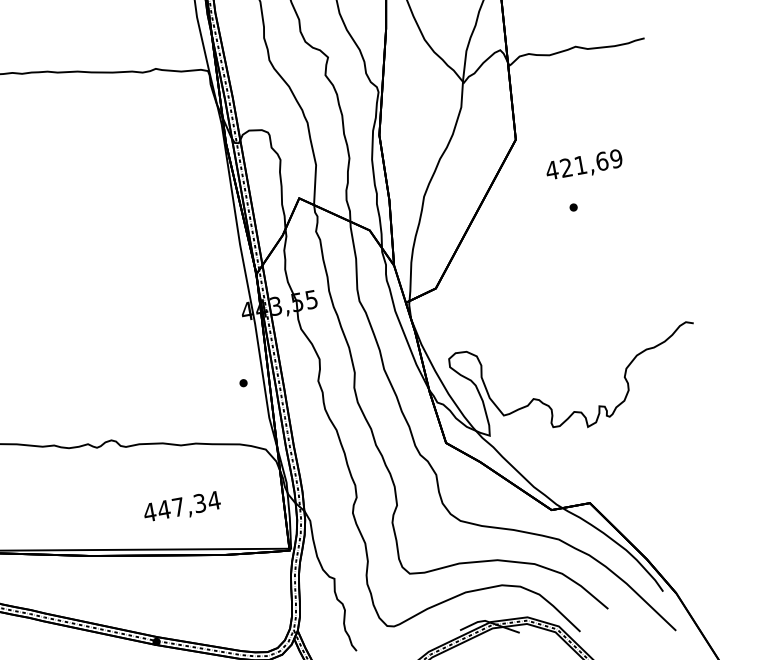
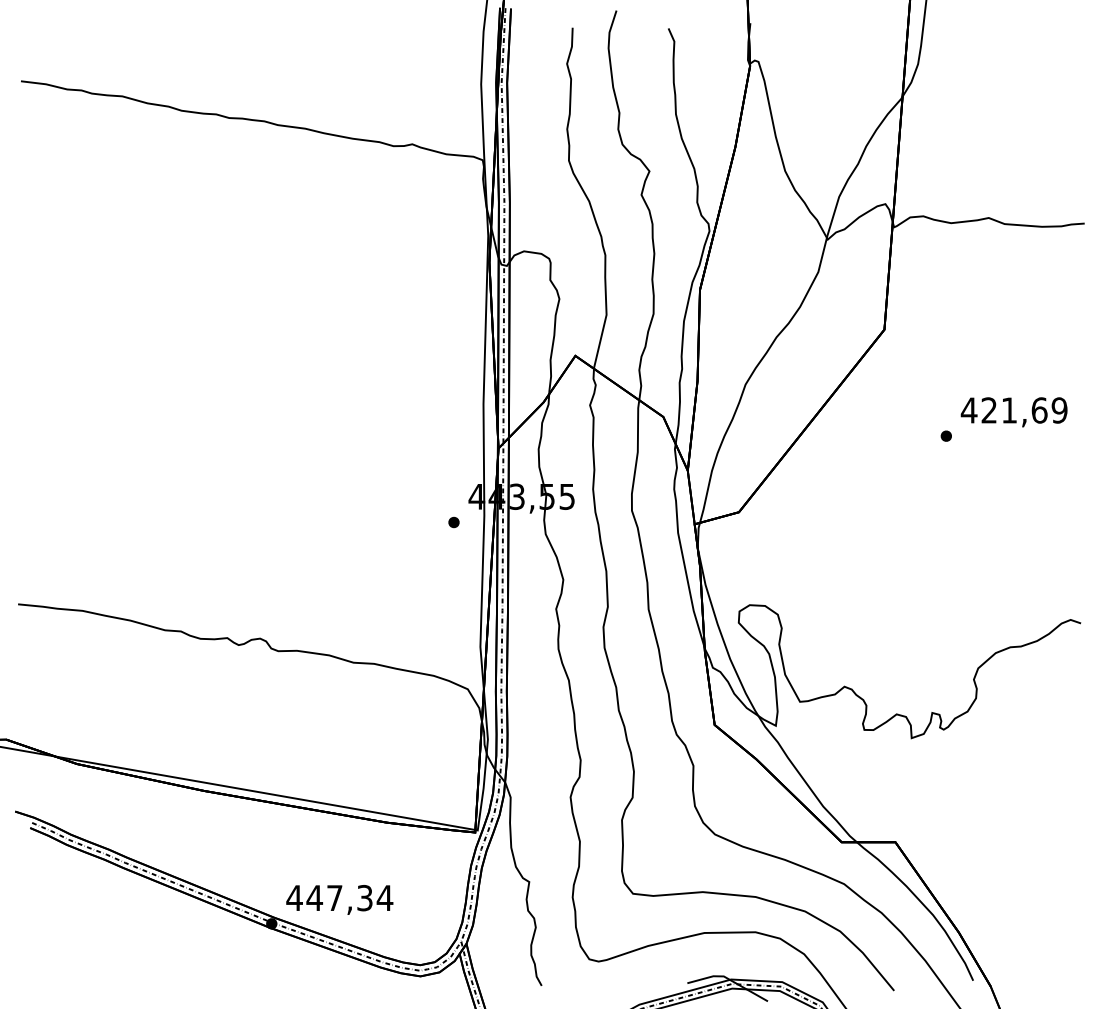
text: (583, 166) -> (1013, 412), moved
part: (243, 383) -> (453, 522), moved
text: (181, 507) -> (339, 899), moved

